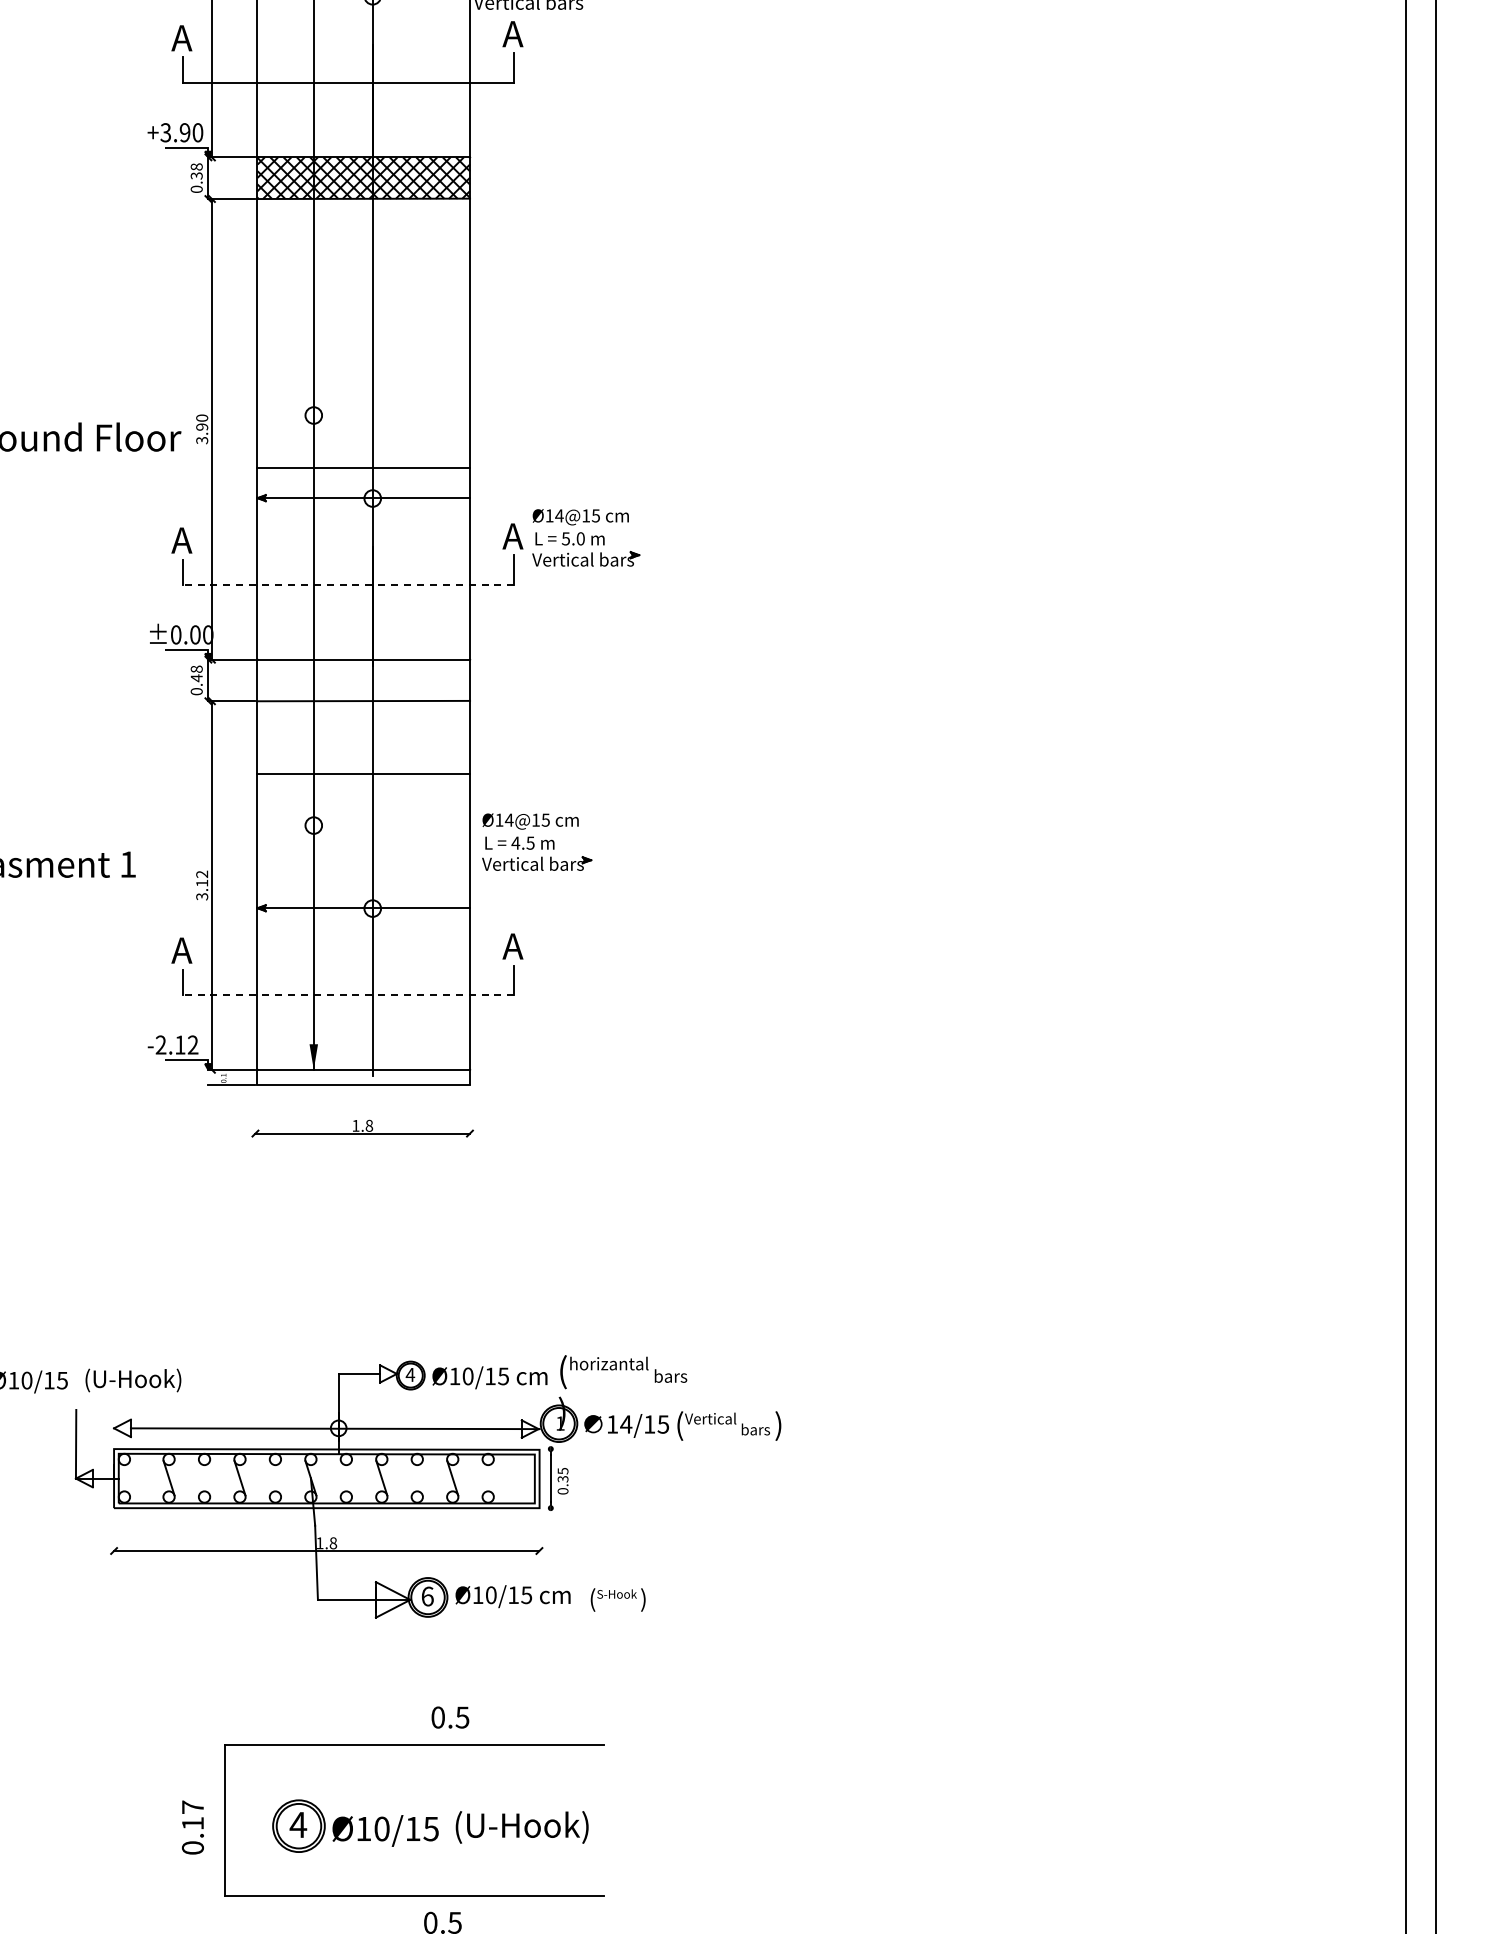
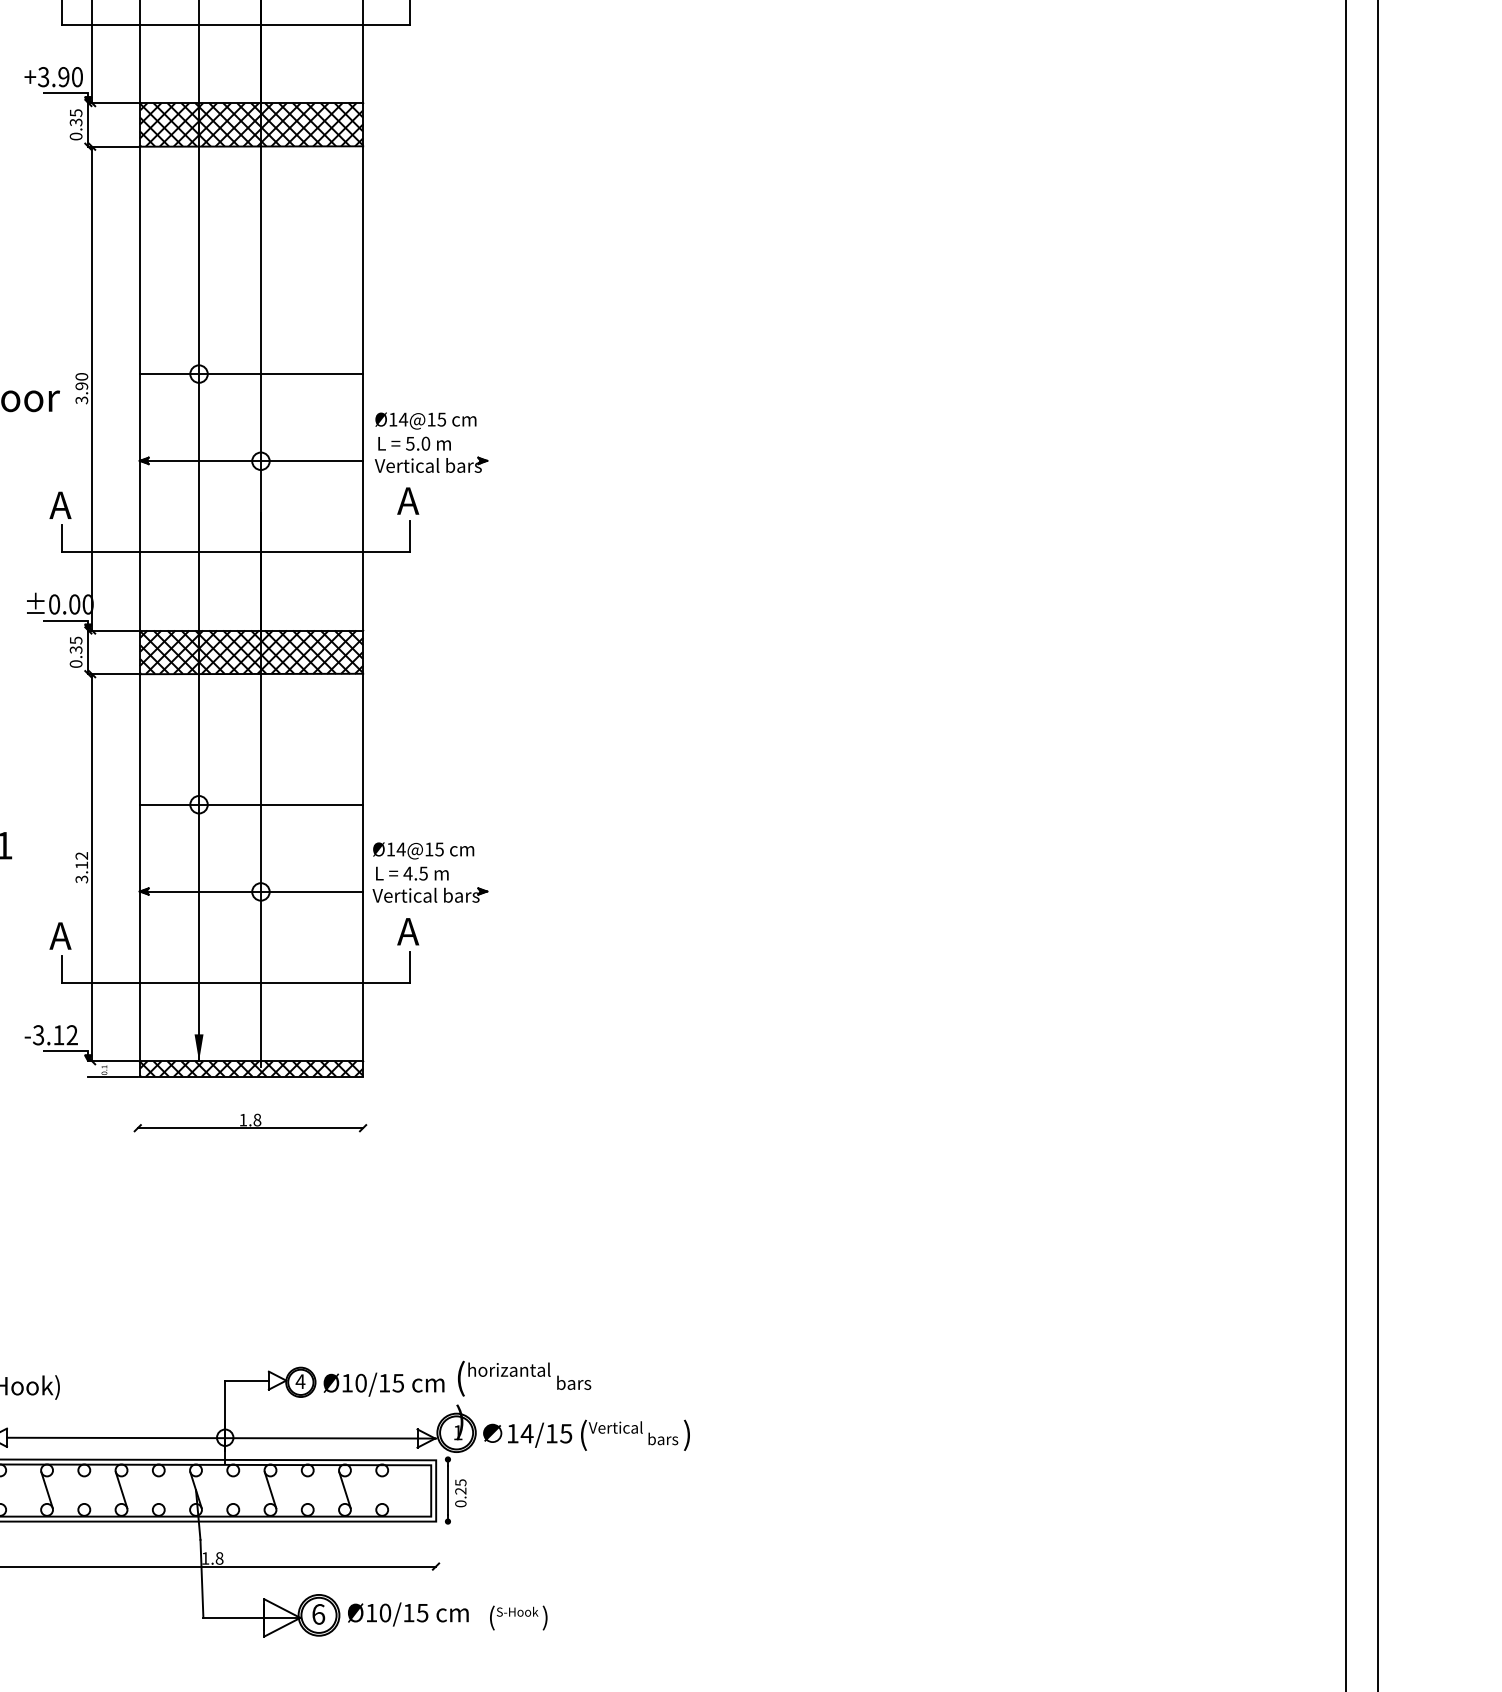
text: (196, 166) -> (75, 112), 0.38 -> 0.35
line: (363, 467) -> (251, 374), moved
part: (586, 537) -> (431, 442), moved
line: (348, 585) -> (235, 552), dashed -> solid
text: (196, 673) -> (75, 645), 0.48 -> 0.35
hatch: (363, 680) -> (251, 652), added
line: (363, 773) -> (251, 804), moved
part: (537, 841) -> (430, 871), moved
line: (348, 995) -> (235, 983), dashed -> solid
text: (160, 1045) -> (38, 1035), -2.12 -> -3.12
hatch: (363, 1076) -> (251, 1068), added
text: (563, 1479) -> (461, 1491), 0.35 -> 0.25

